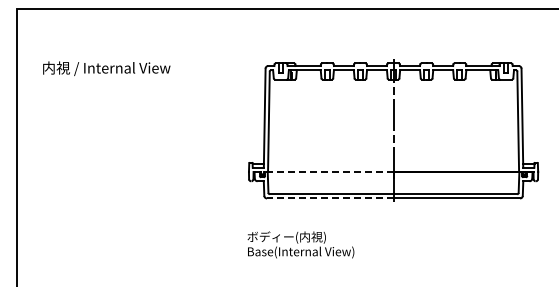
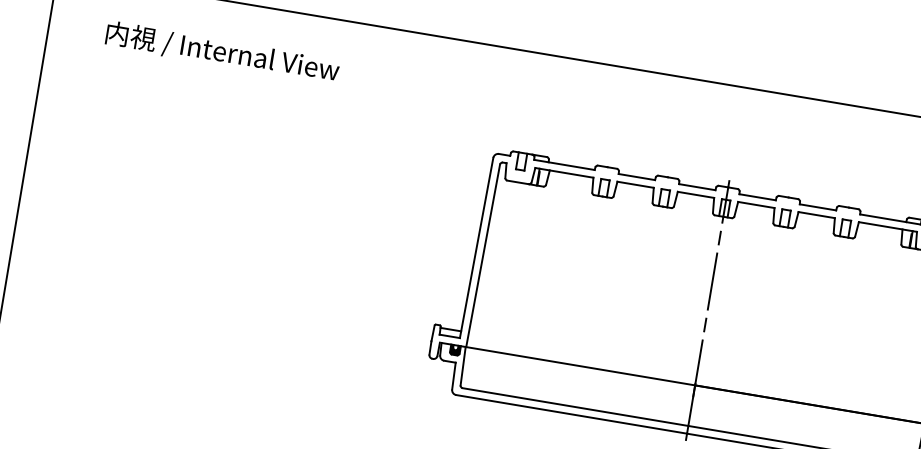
text: (106, 68) -> (222, 52), moved
line: (324, 171) -> (569, 363), dashed -> solid
line: (329, 198) -> (570, 414), dashed -> solid

